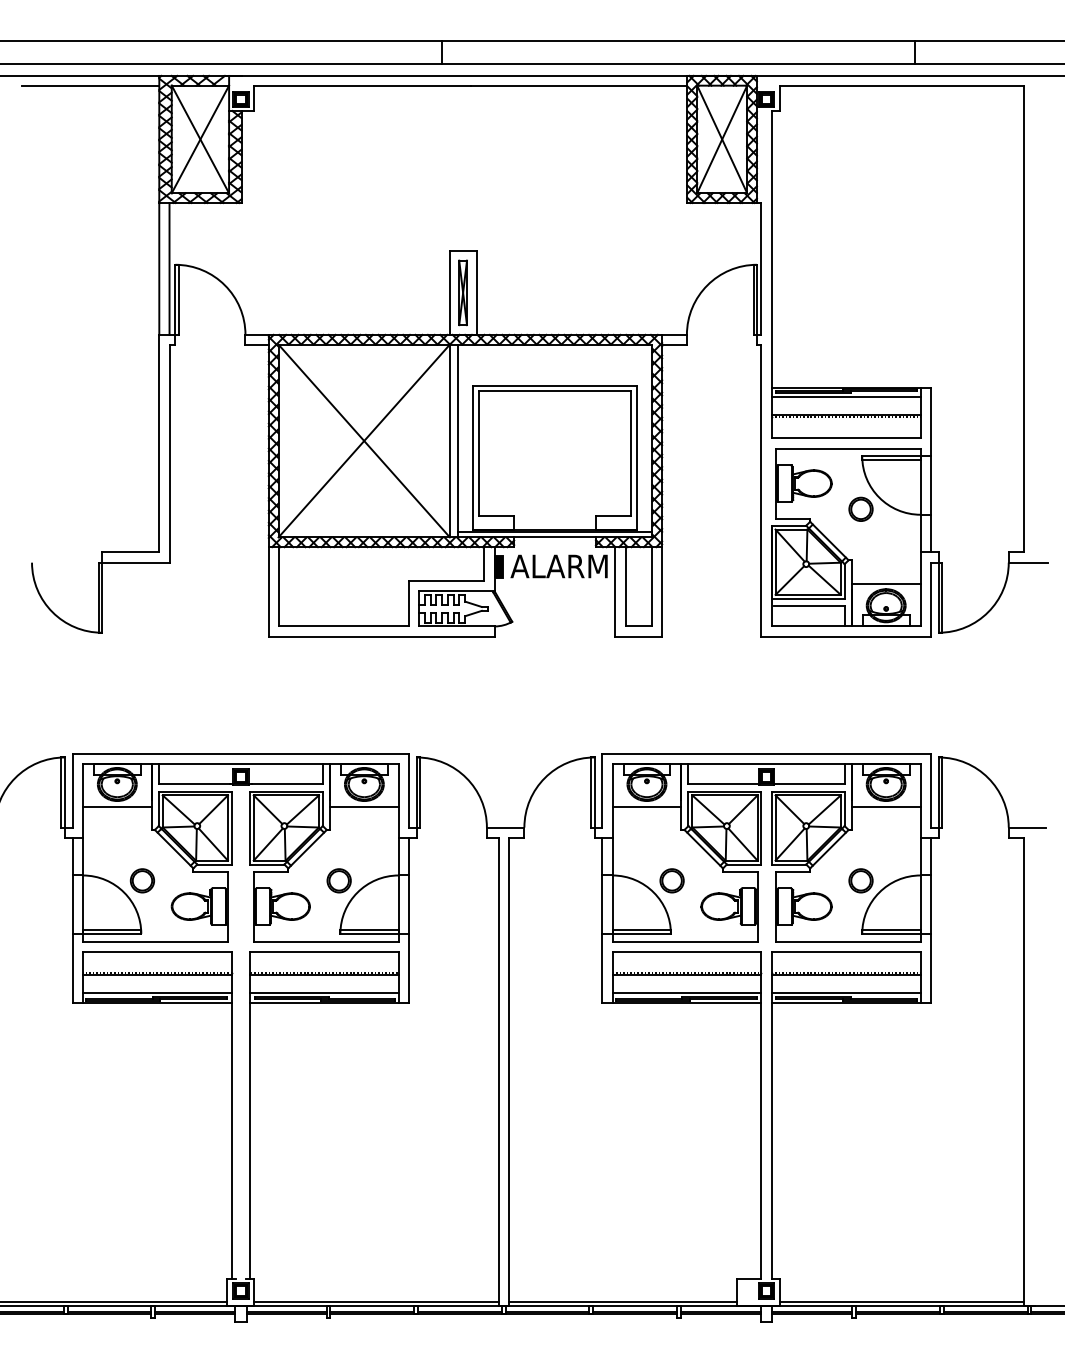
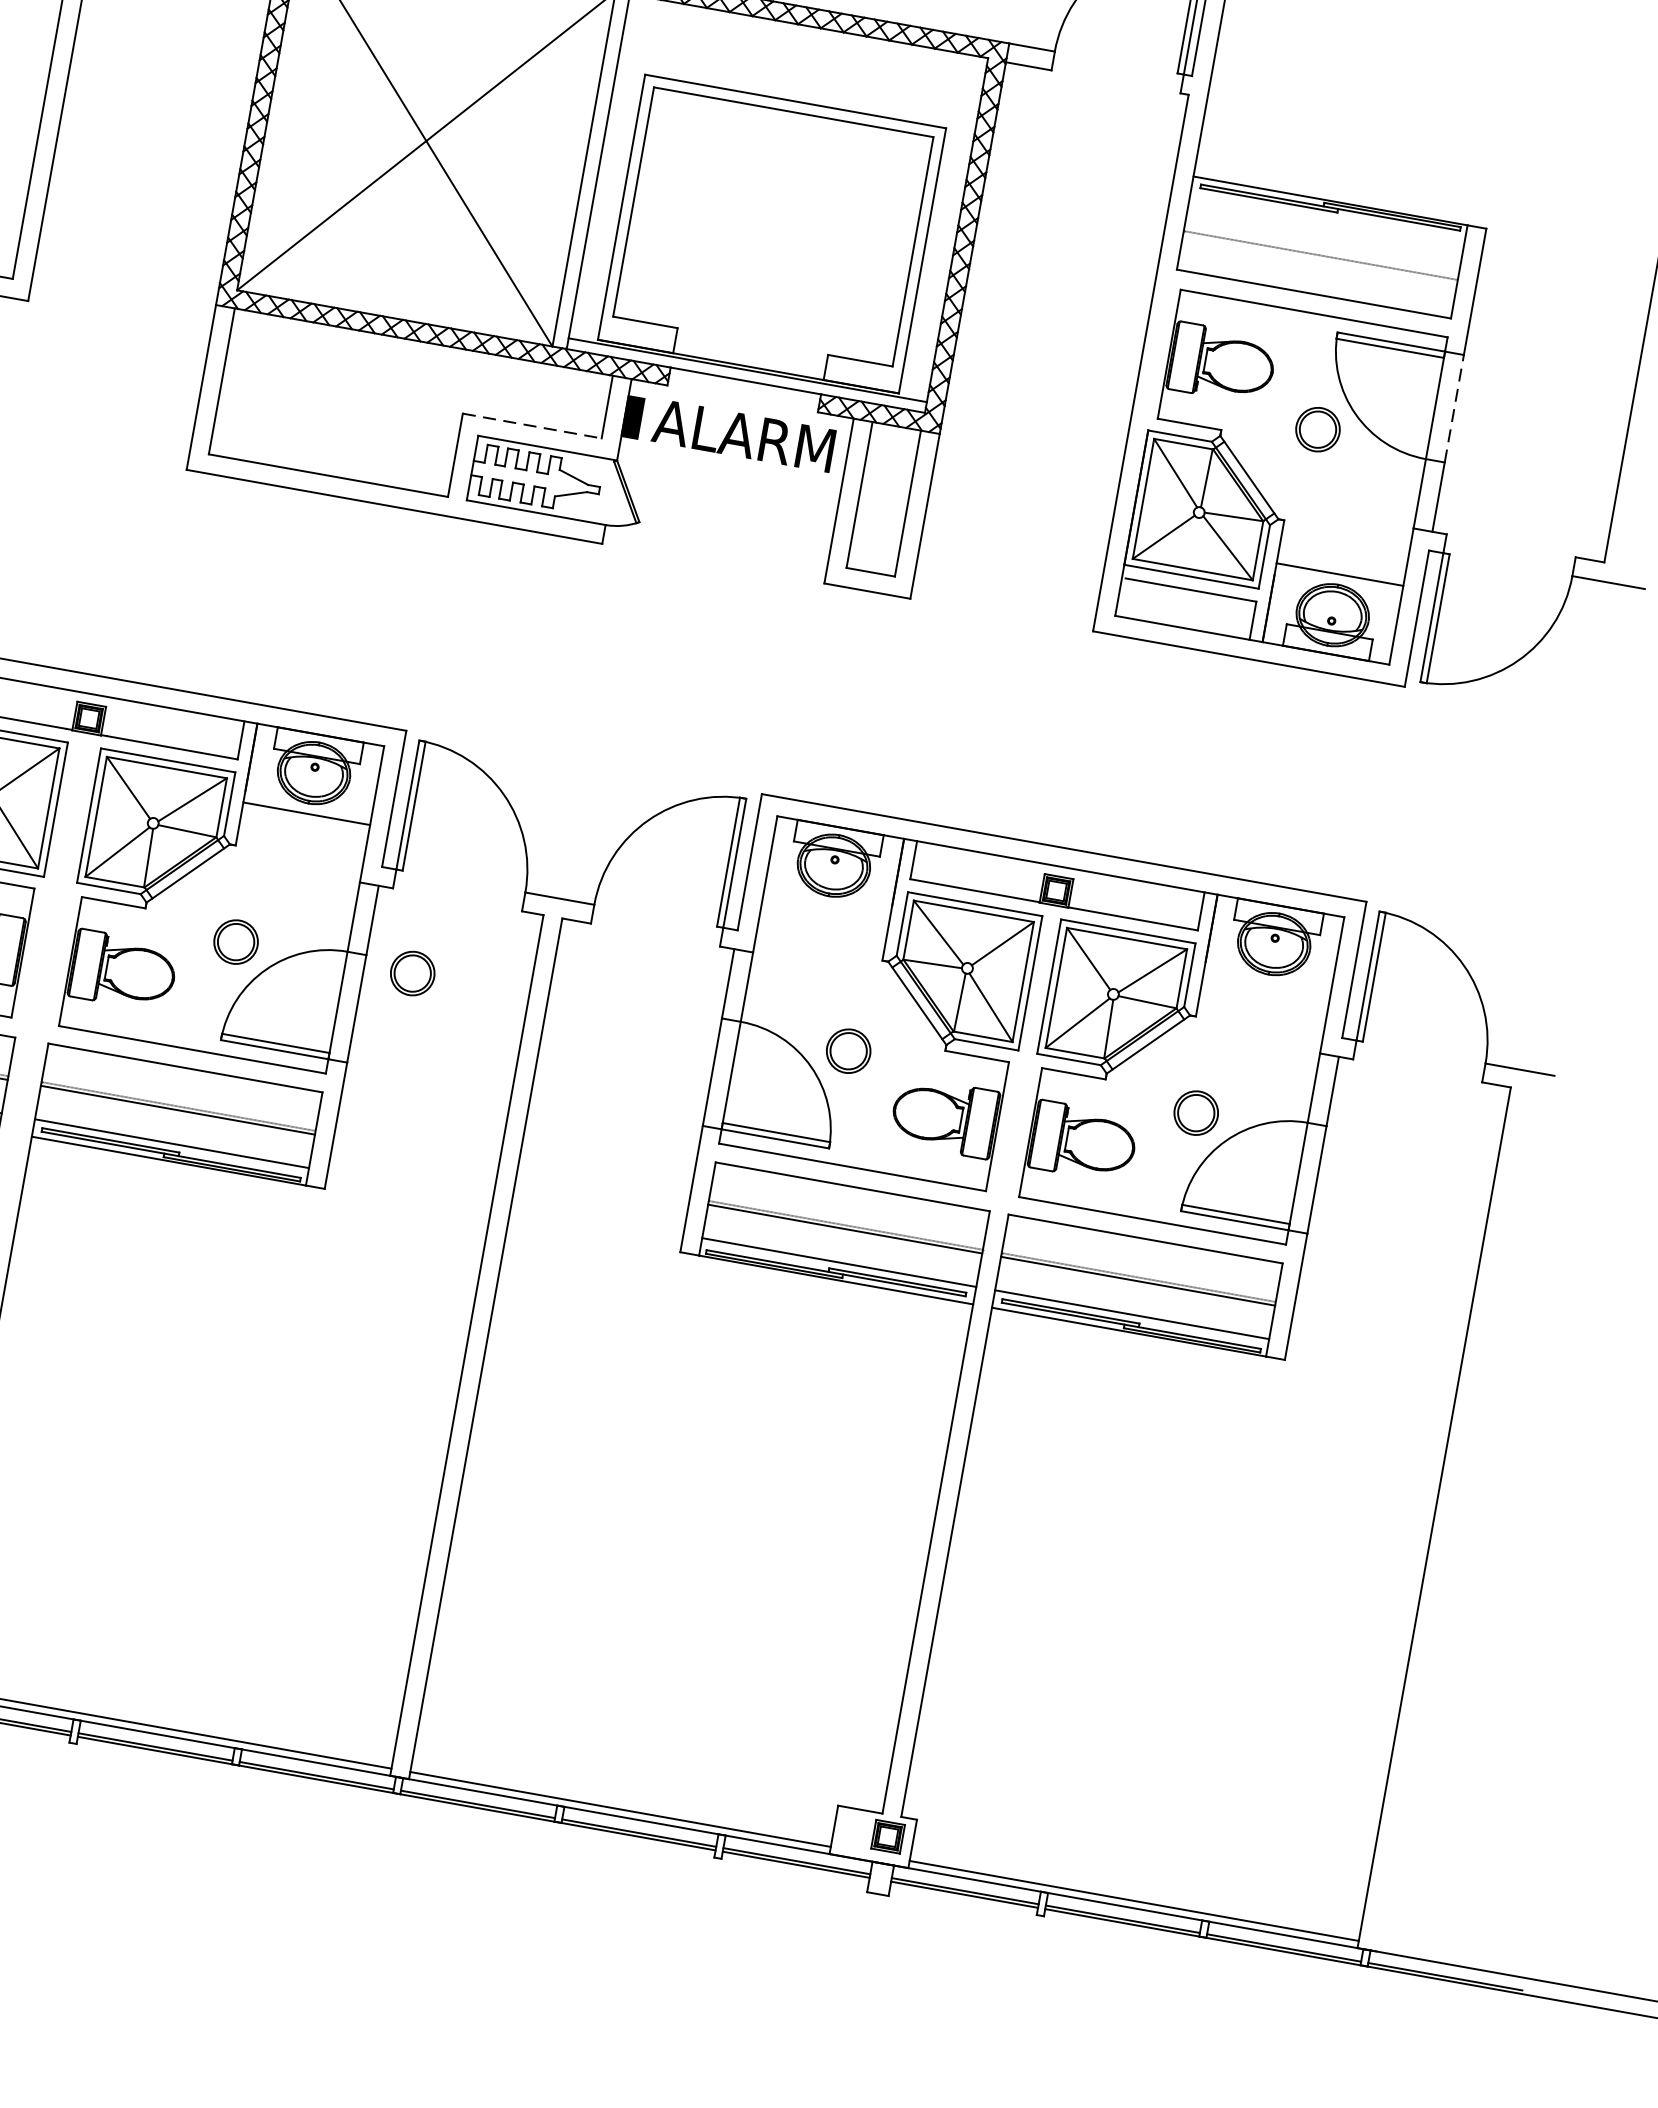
line: (845, 397) -> (1326, 218), removed
line: (845, 415) -> (1320, 251), removed
line: (930, 485) -> (1453, 408), solid -> dashed
line: (446, 581) -> (531, 426), solid -> dashed
line: (646, 806) -> (825, 906), removed
line: (885, 806) -> (1265, 984), removed
part: (434, 880) -> (411, 972), added

